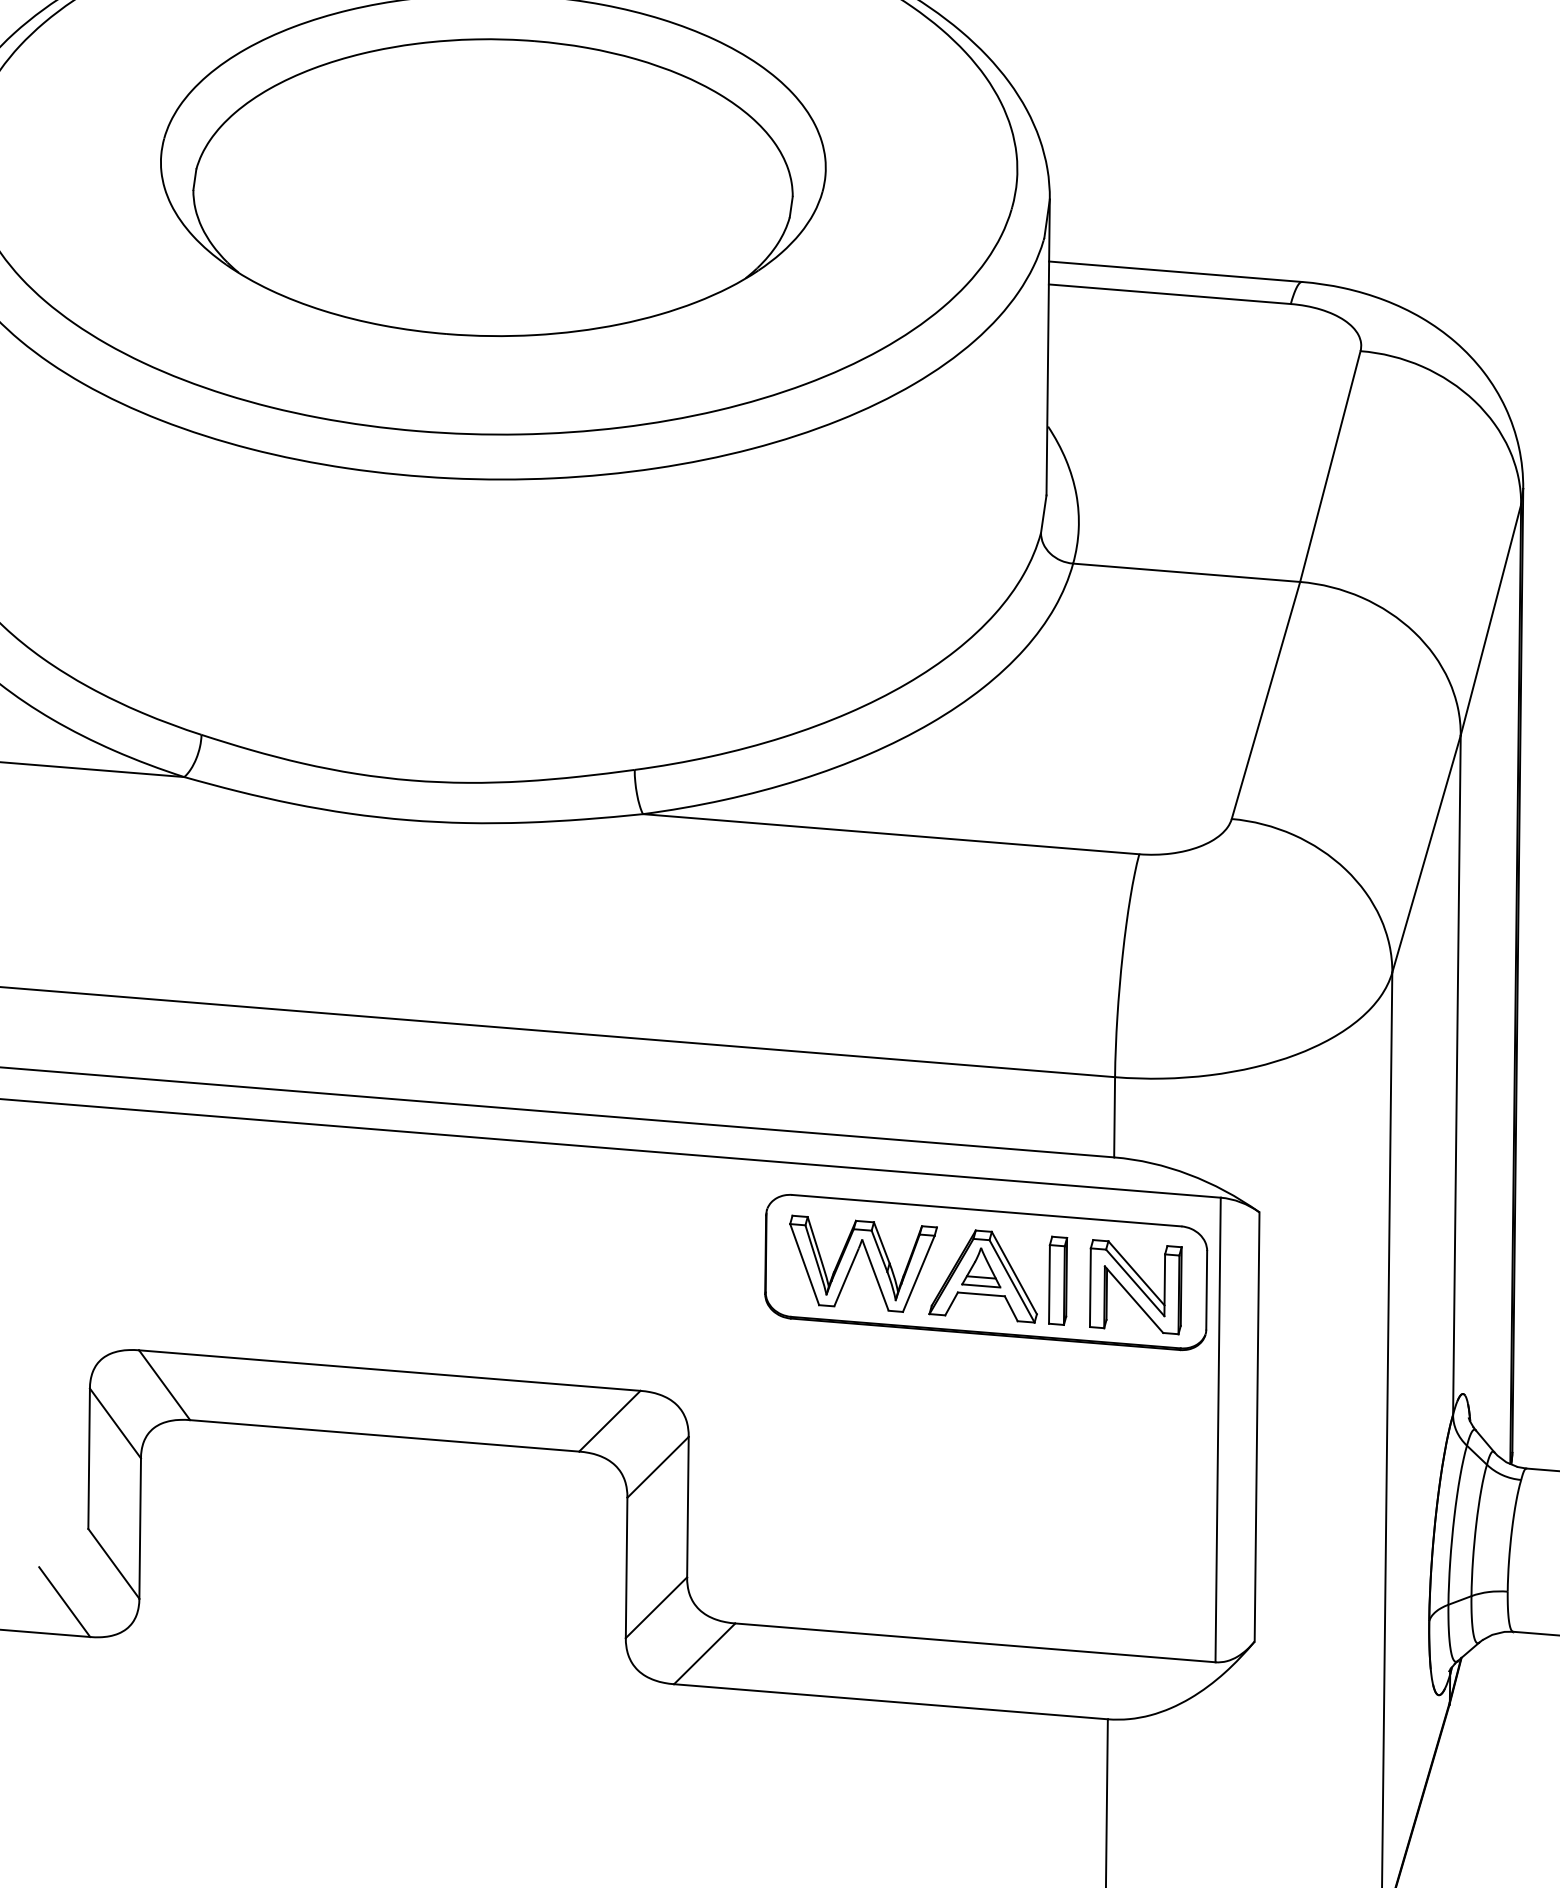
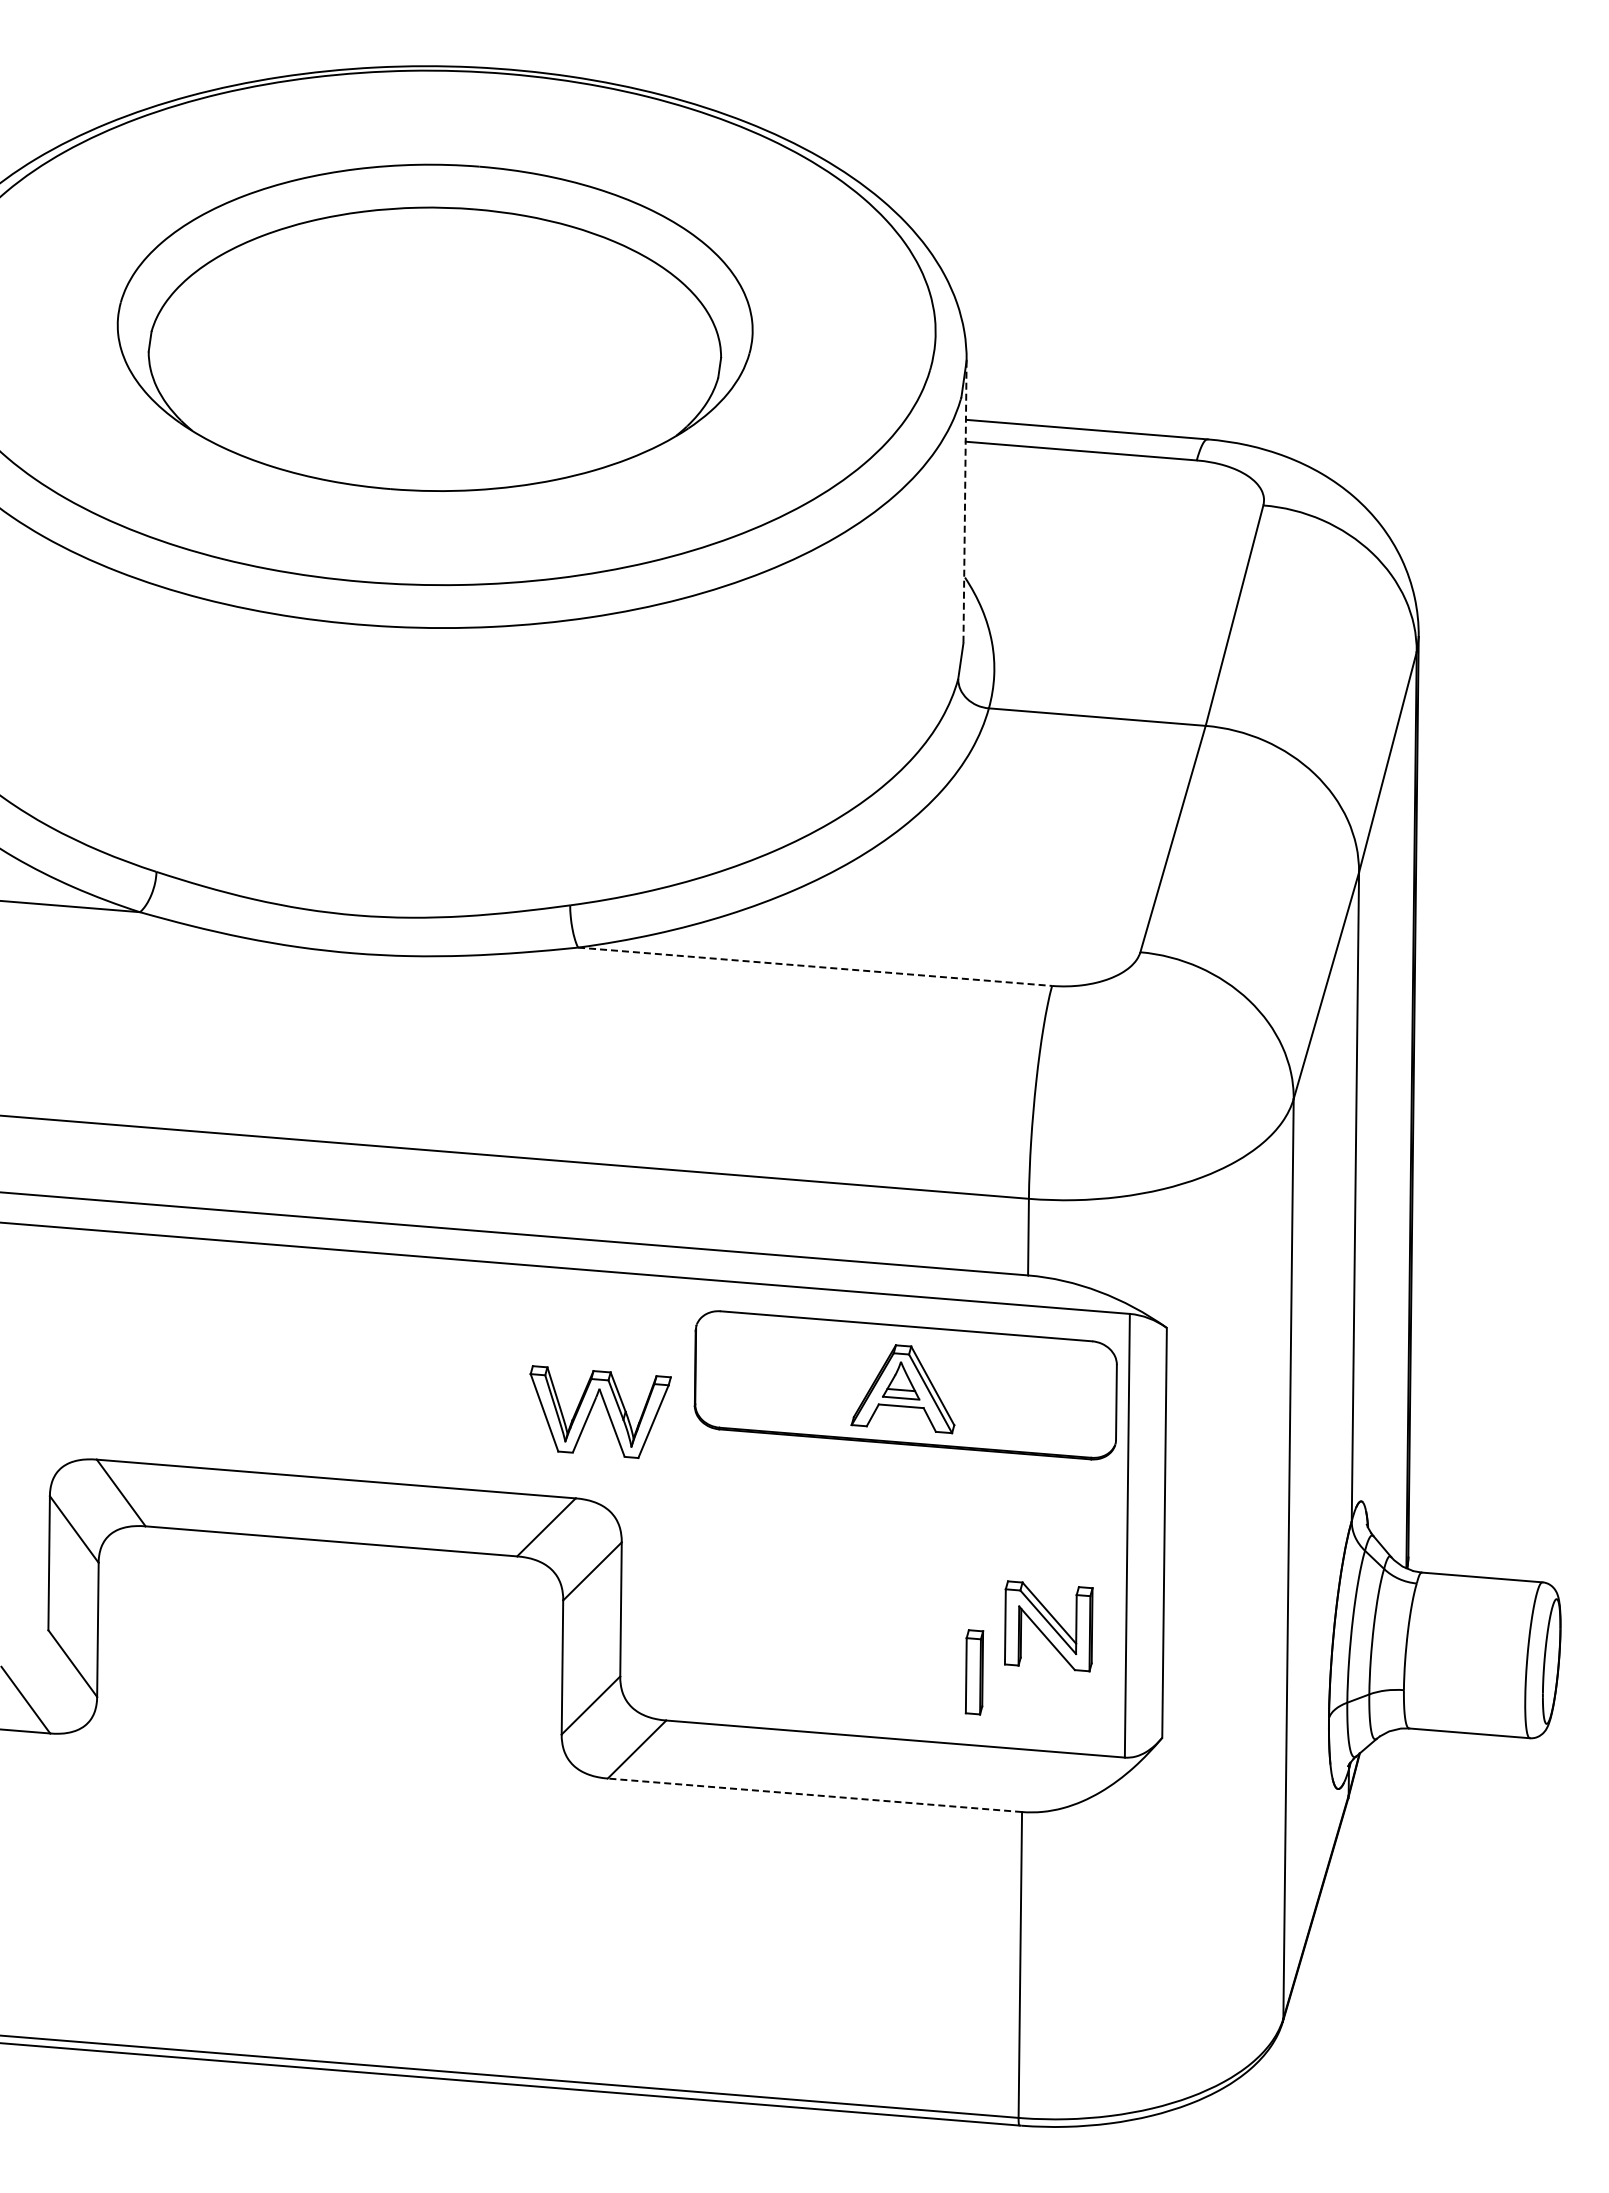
line: (1048, 348) -> (965, 502), solid -> dashed
line: (891, 833) -> (815, 966), solid -> dashed
part: (869, 1263) -> (606, 1411), moved
part: (1058, 1281) -> (974, 1672), moved
part: (1135, 1287) -> (1048, 1626), moved
line: (890, 1701) -> (814, 1795), solid -> dashed

